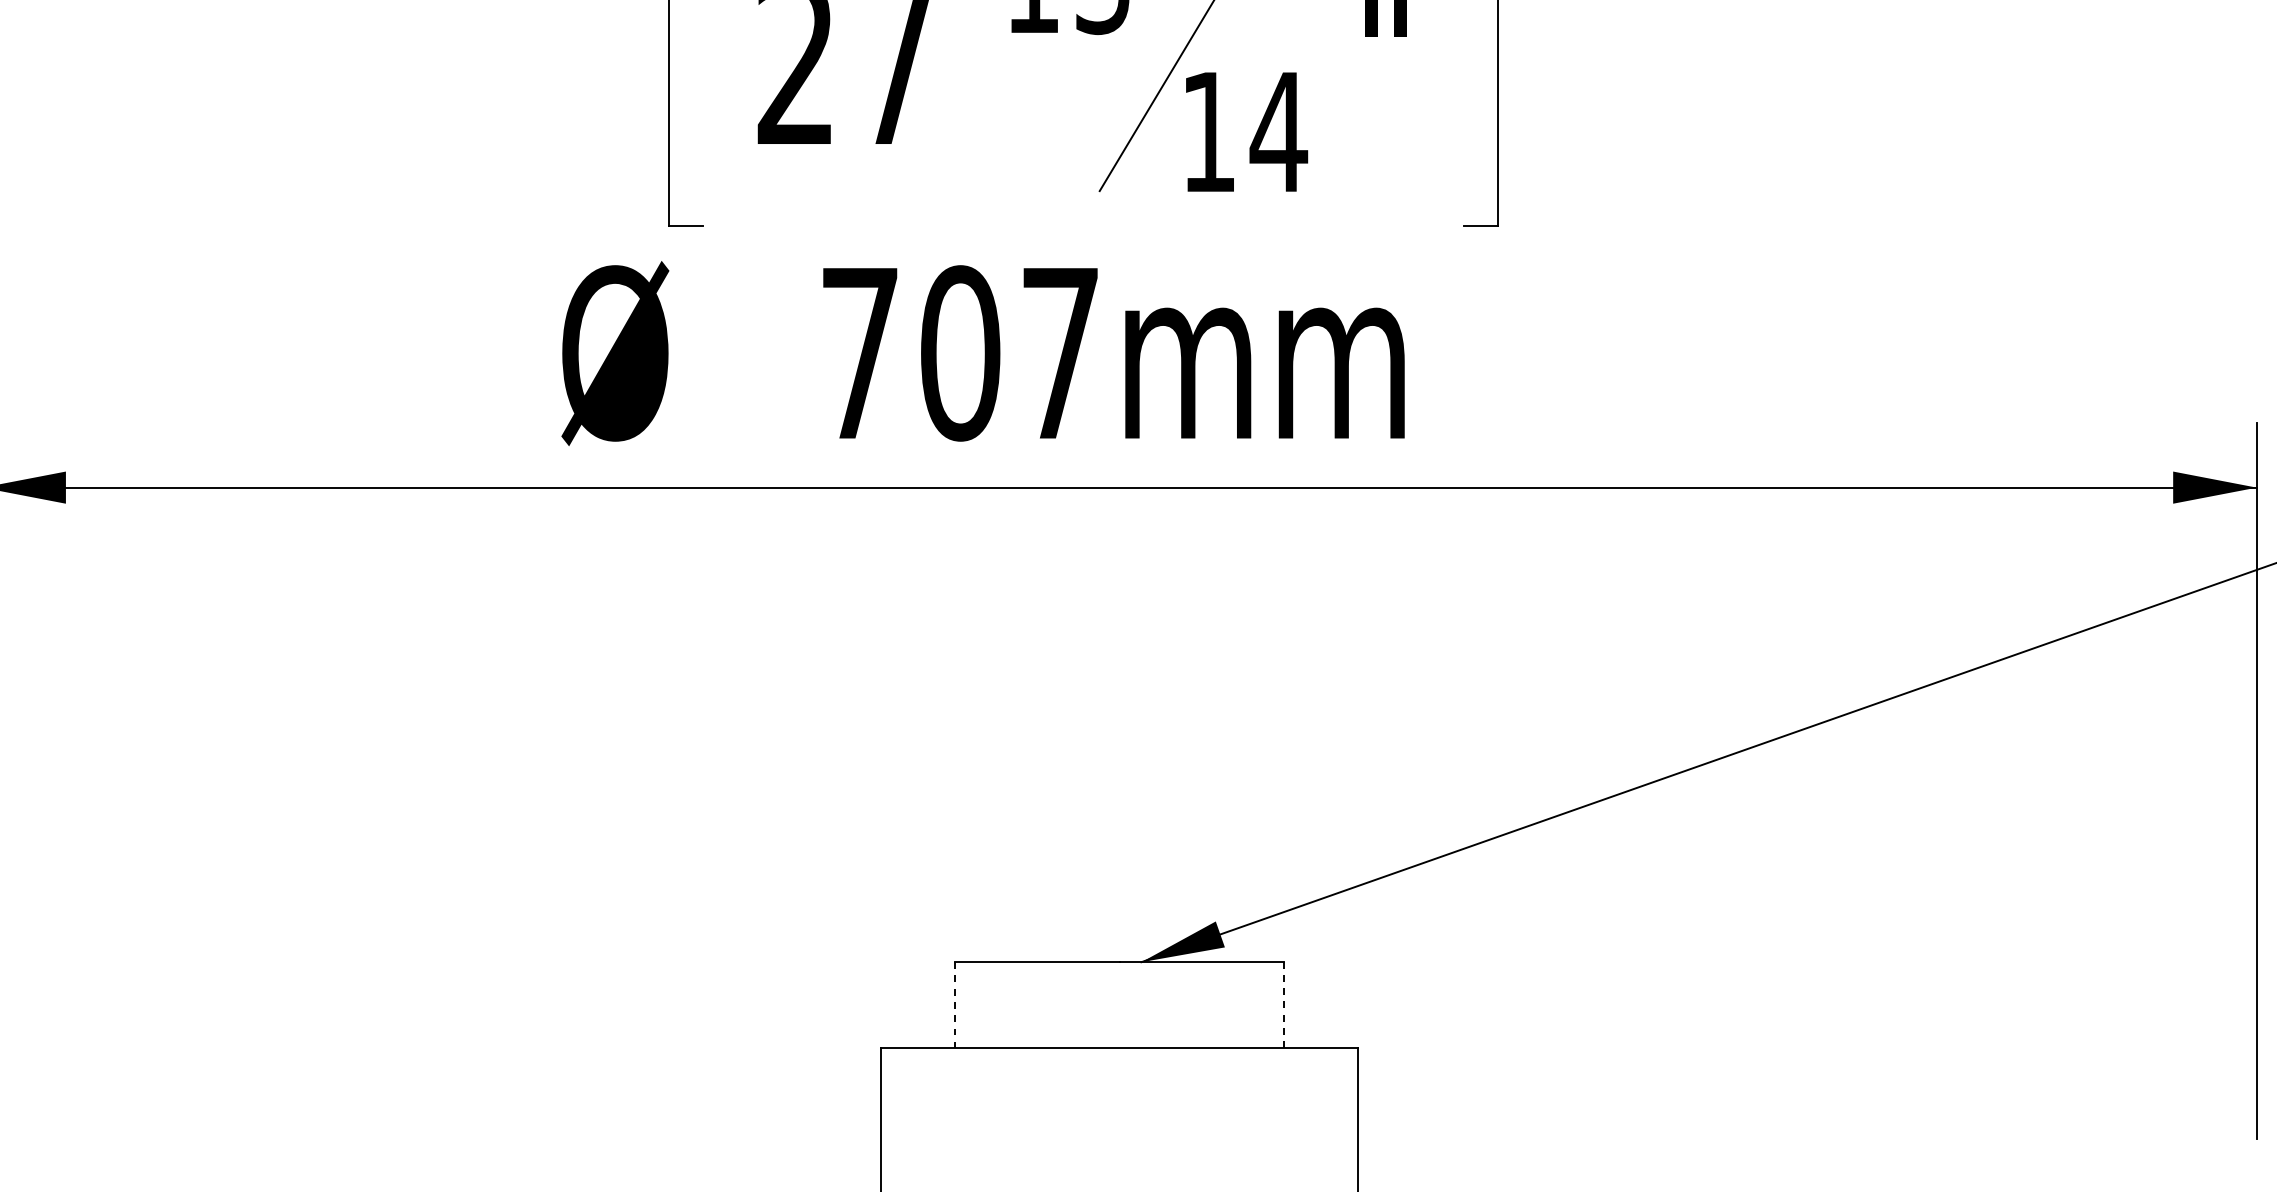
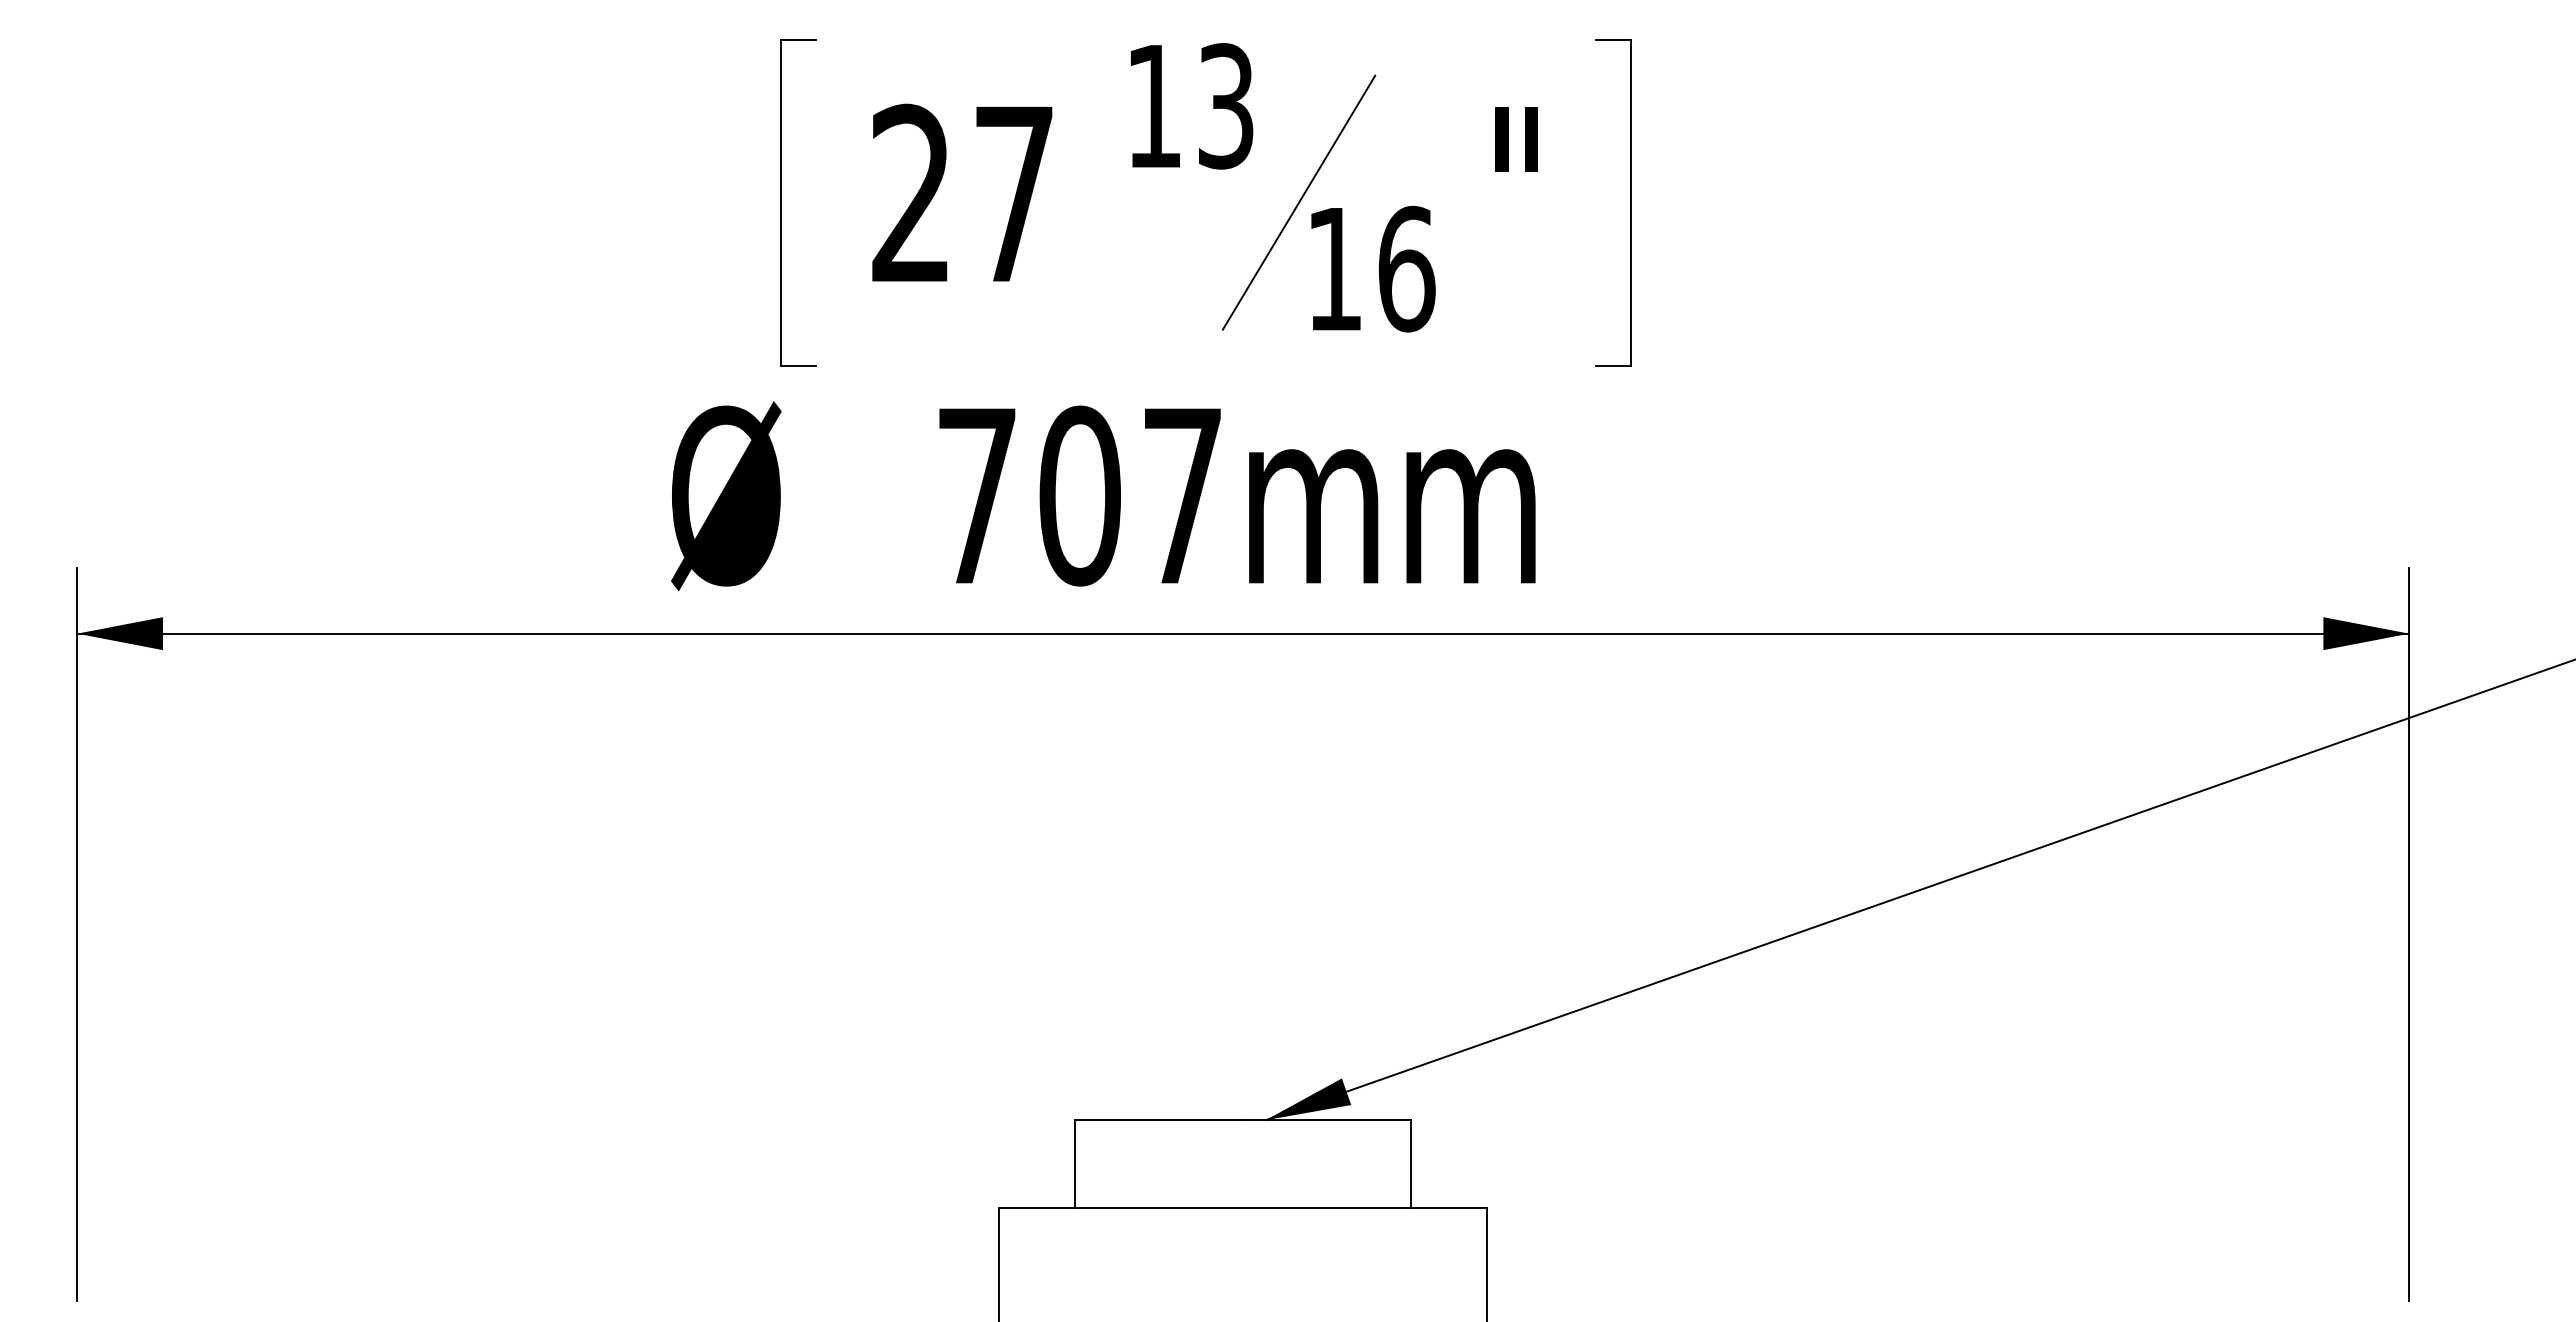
text: (1278, 131) -> (1406, 268), 14 -> 16
line: (1283, 1004) -> (1411, 1163), dashed -> solid
line: (955, 1005) -> (1075, 1164), dashed -> solid

